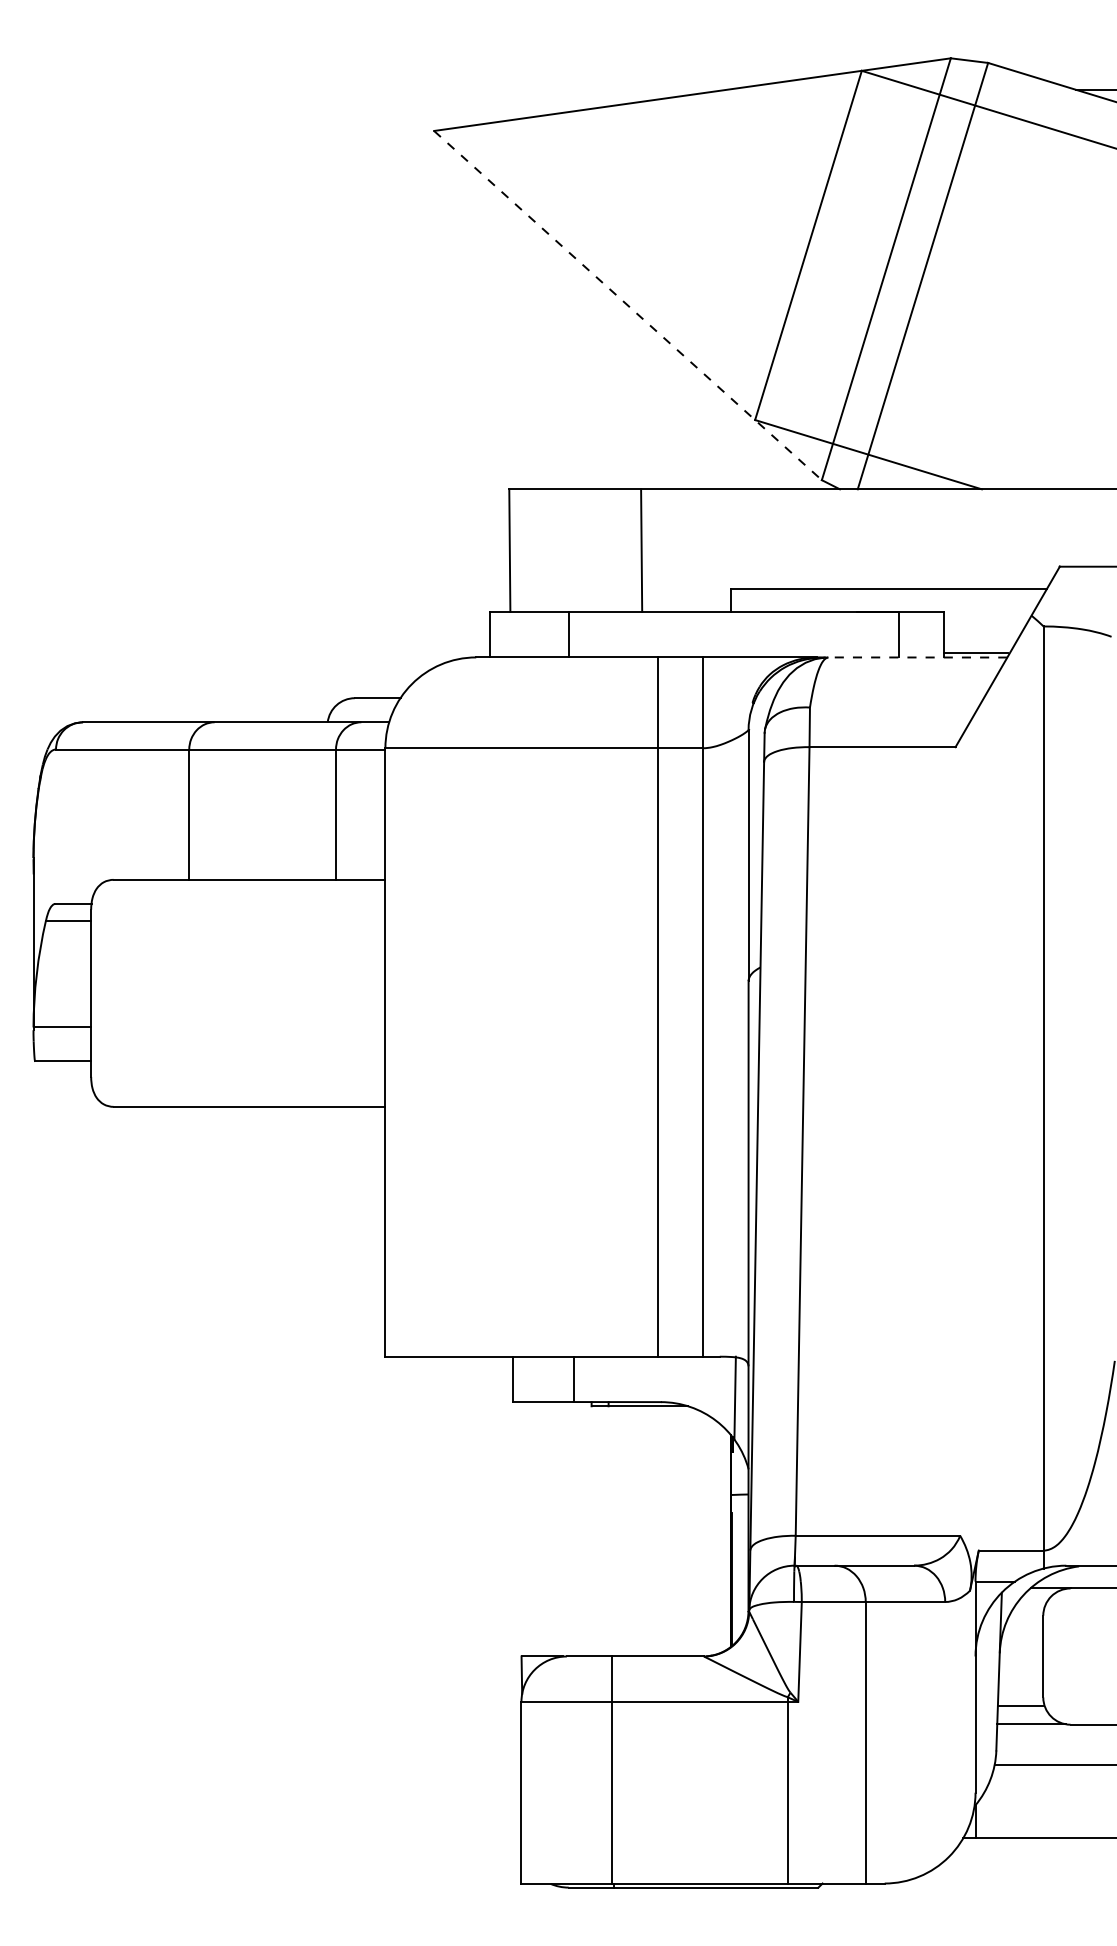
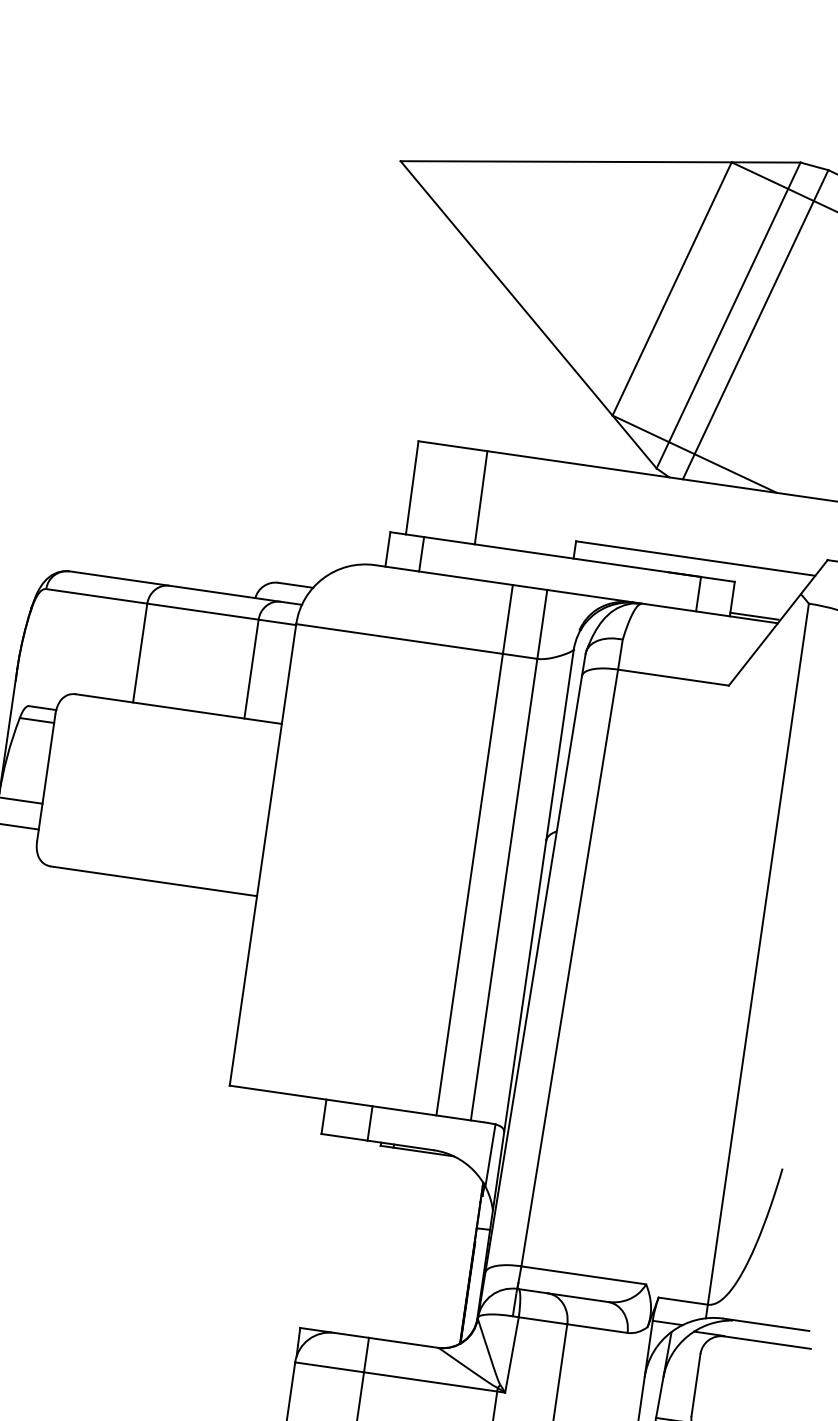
line: (627, 305) -> (528, 314), dashed -> solid
line: (641, 550) -> (481, 497), moved
line: (569, 634) -> (421, 554), moved
line: (911, 657) -> (705, 612), dashed -> solid

